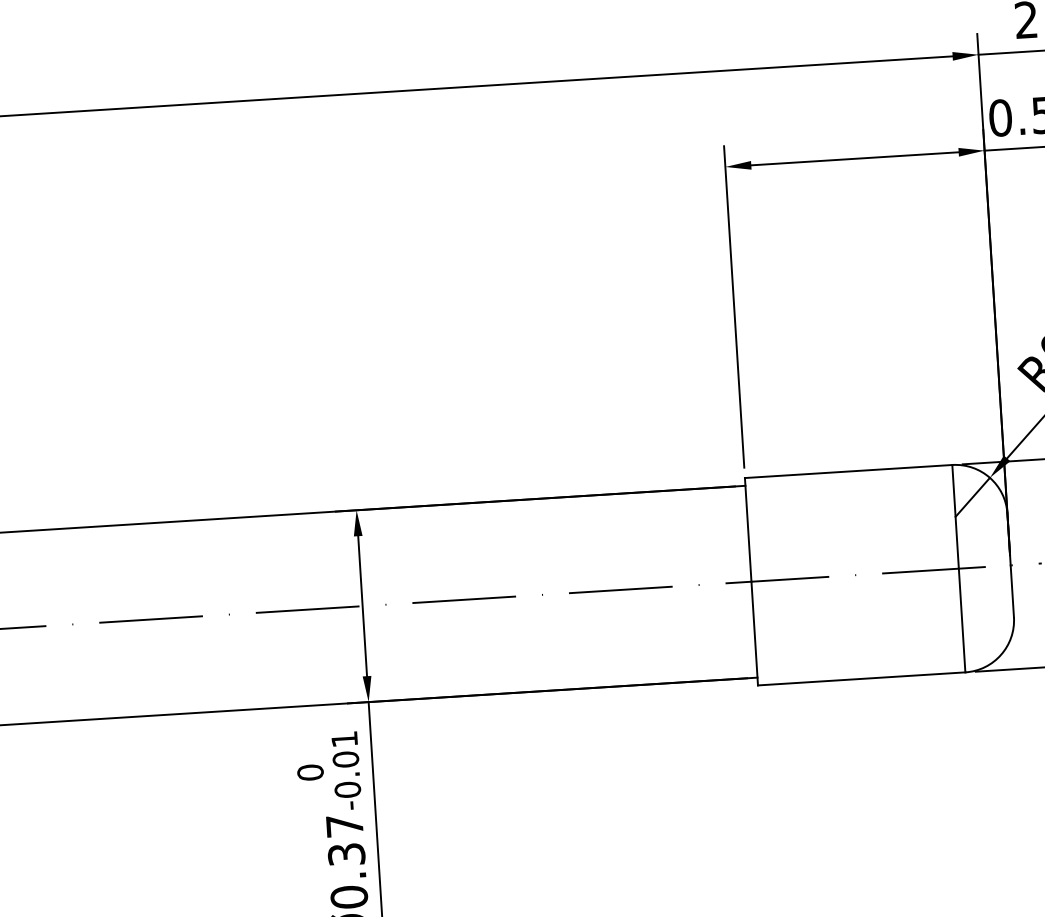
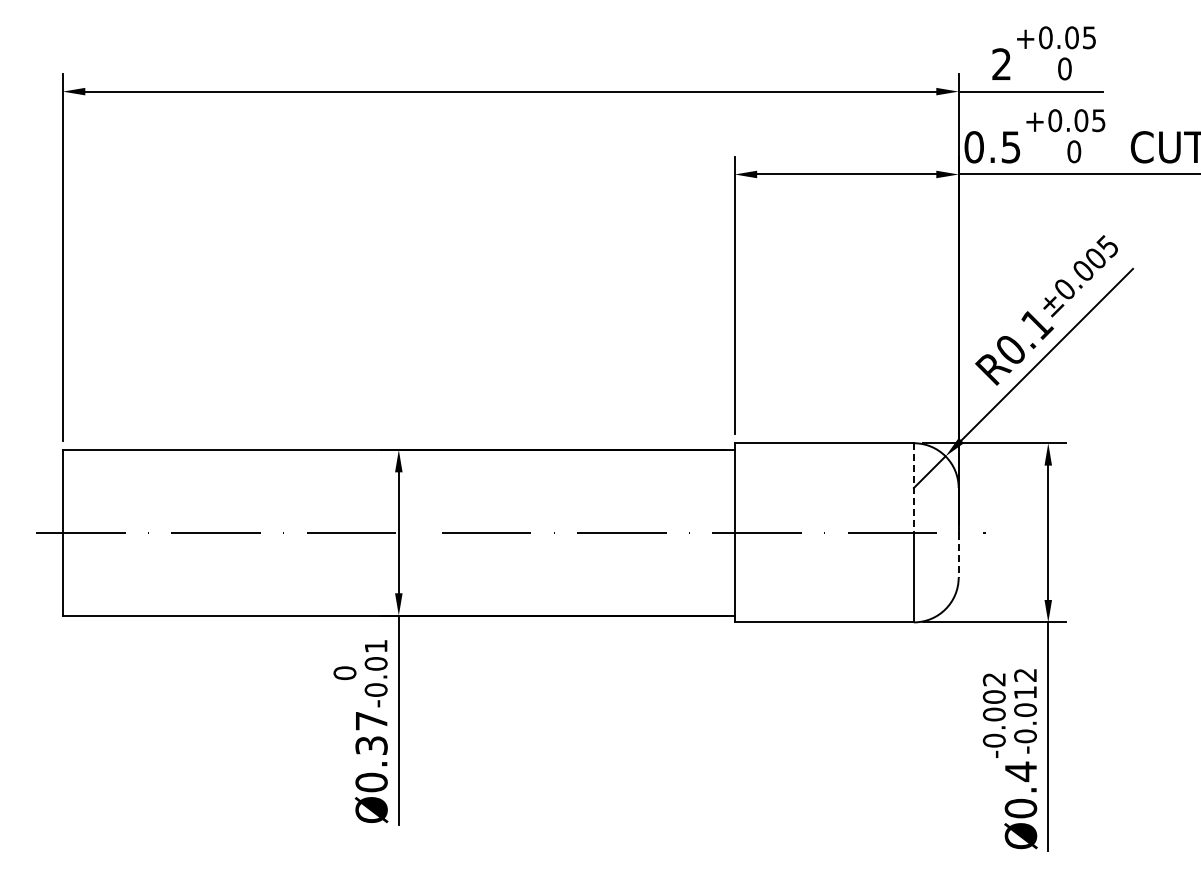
line: (955, 517) -> (913, 488), solid -> dashed
line: (1012, 591) -> (958, 555), solid -> dashed

